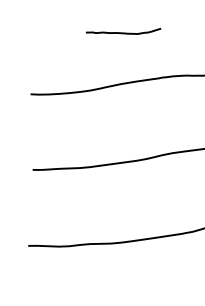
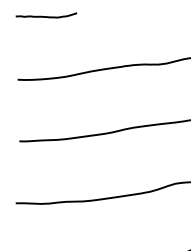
curve: (123, 32) -> (46, 16), moved

